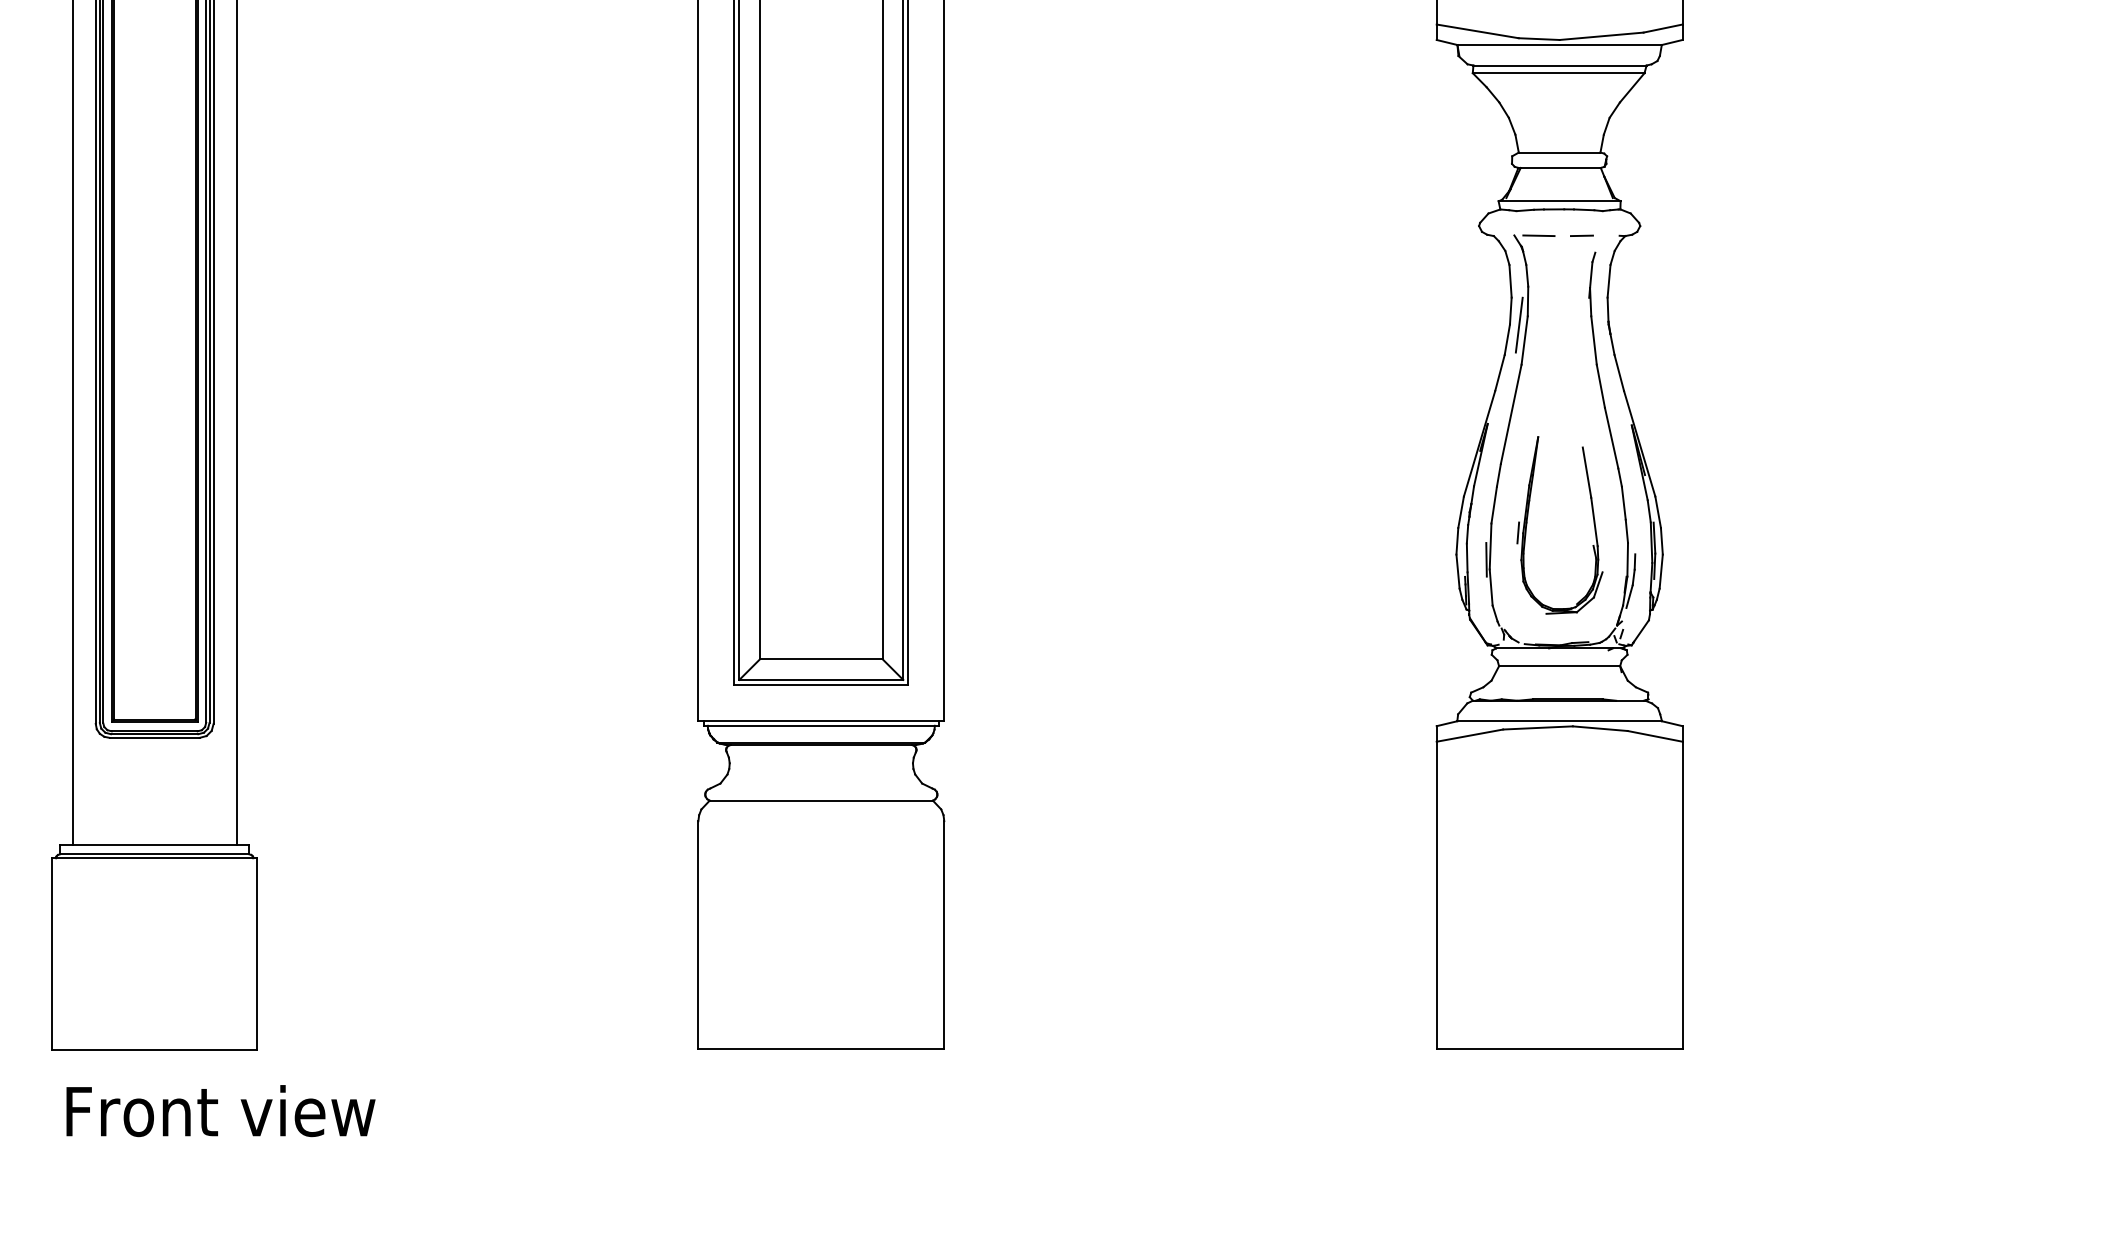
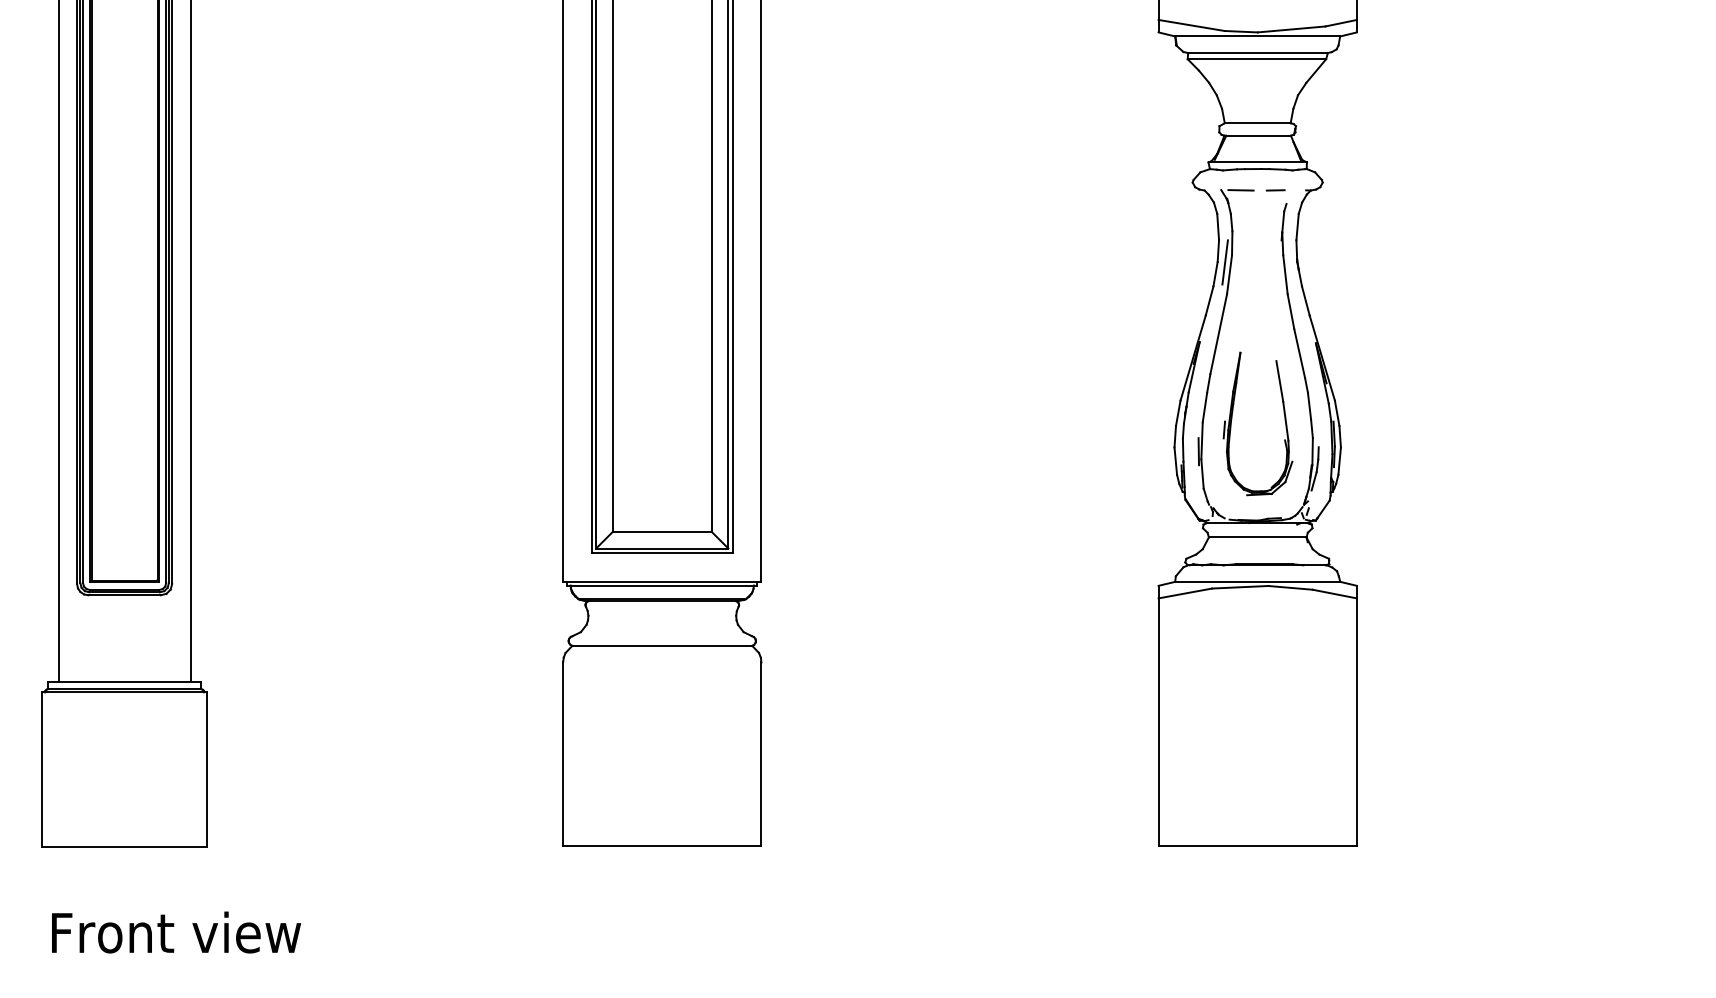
text: (220, 1111) -> (176, 932), moved

